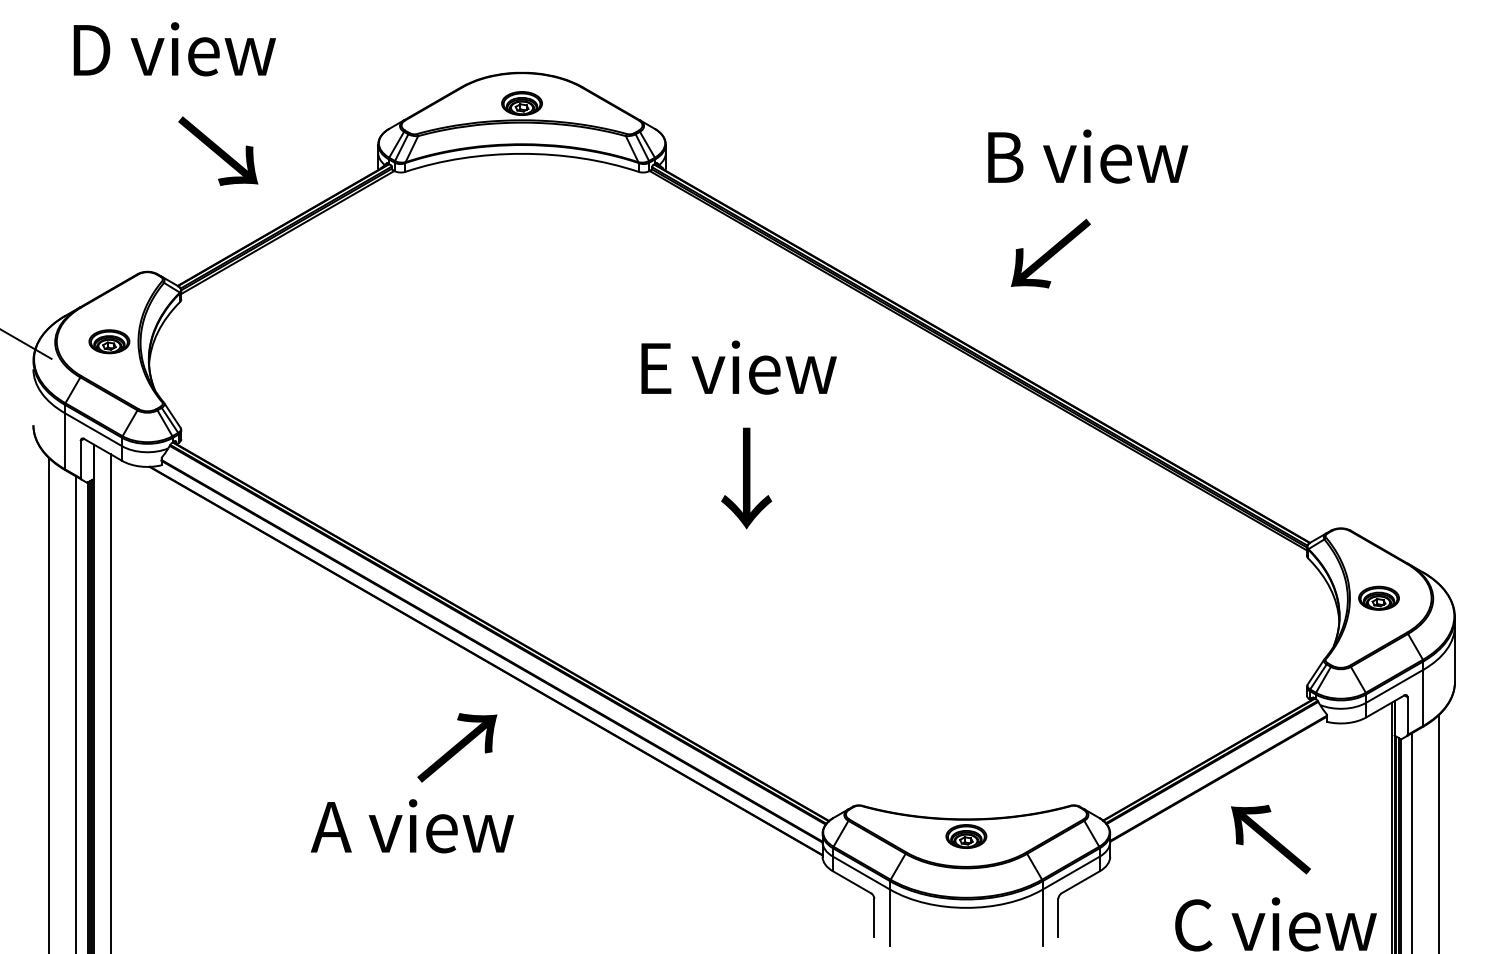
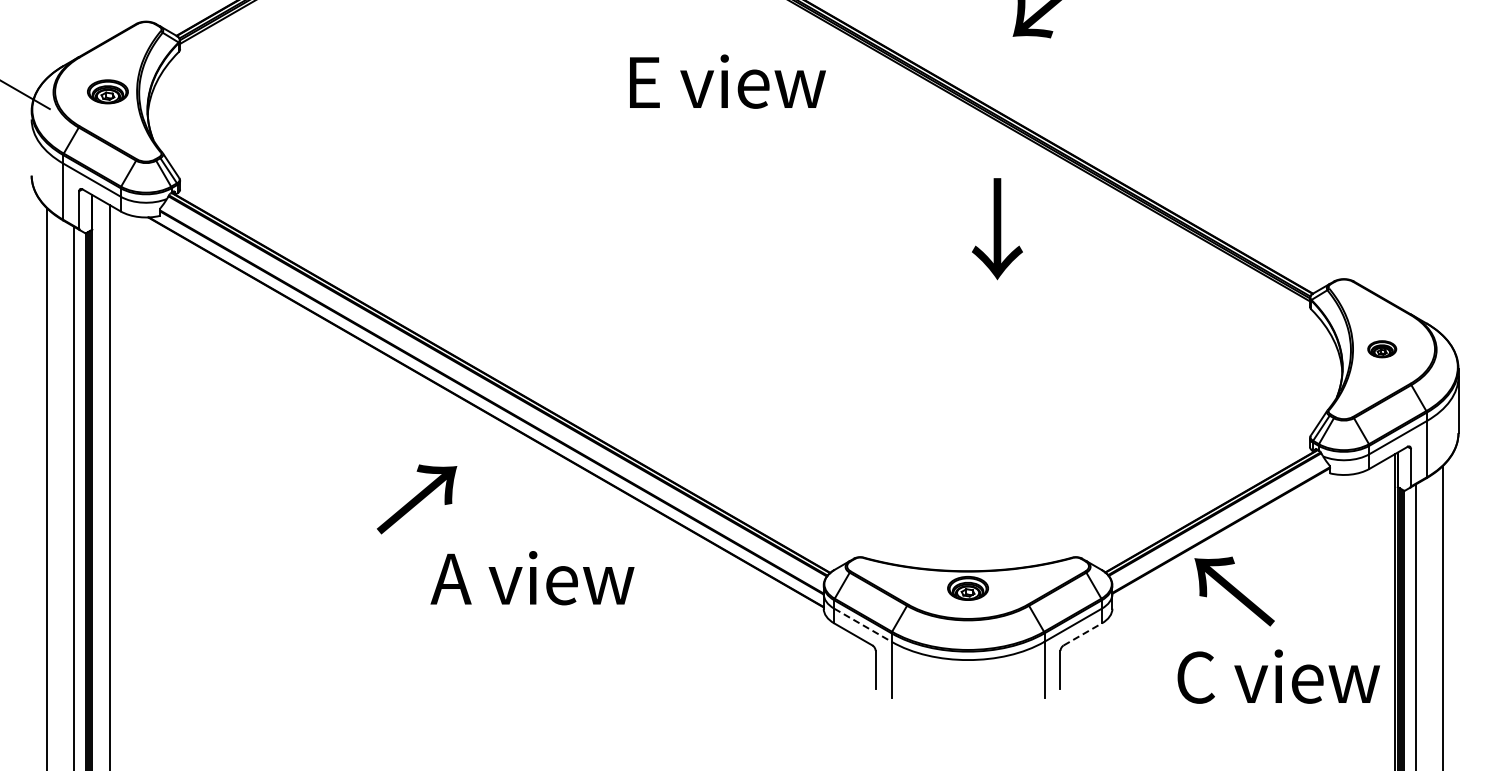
text: (738, 367) -> (727, 81), moved
text: (746, 478) -> (997, 229), moved
part: (1378, 597) -> (1381, 348), size x0.7
text: (457, 747) -> (417, 499), moved
text: (411, 826) -> (531, 578), moved
text: (1270, 839) -> (1234, 591), moved
line: (861, 873) -> (862, 625), solid -> dashed
line: (1080, 882) -> (1082, 634), solid -> dashed

